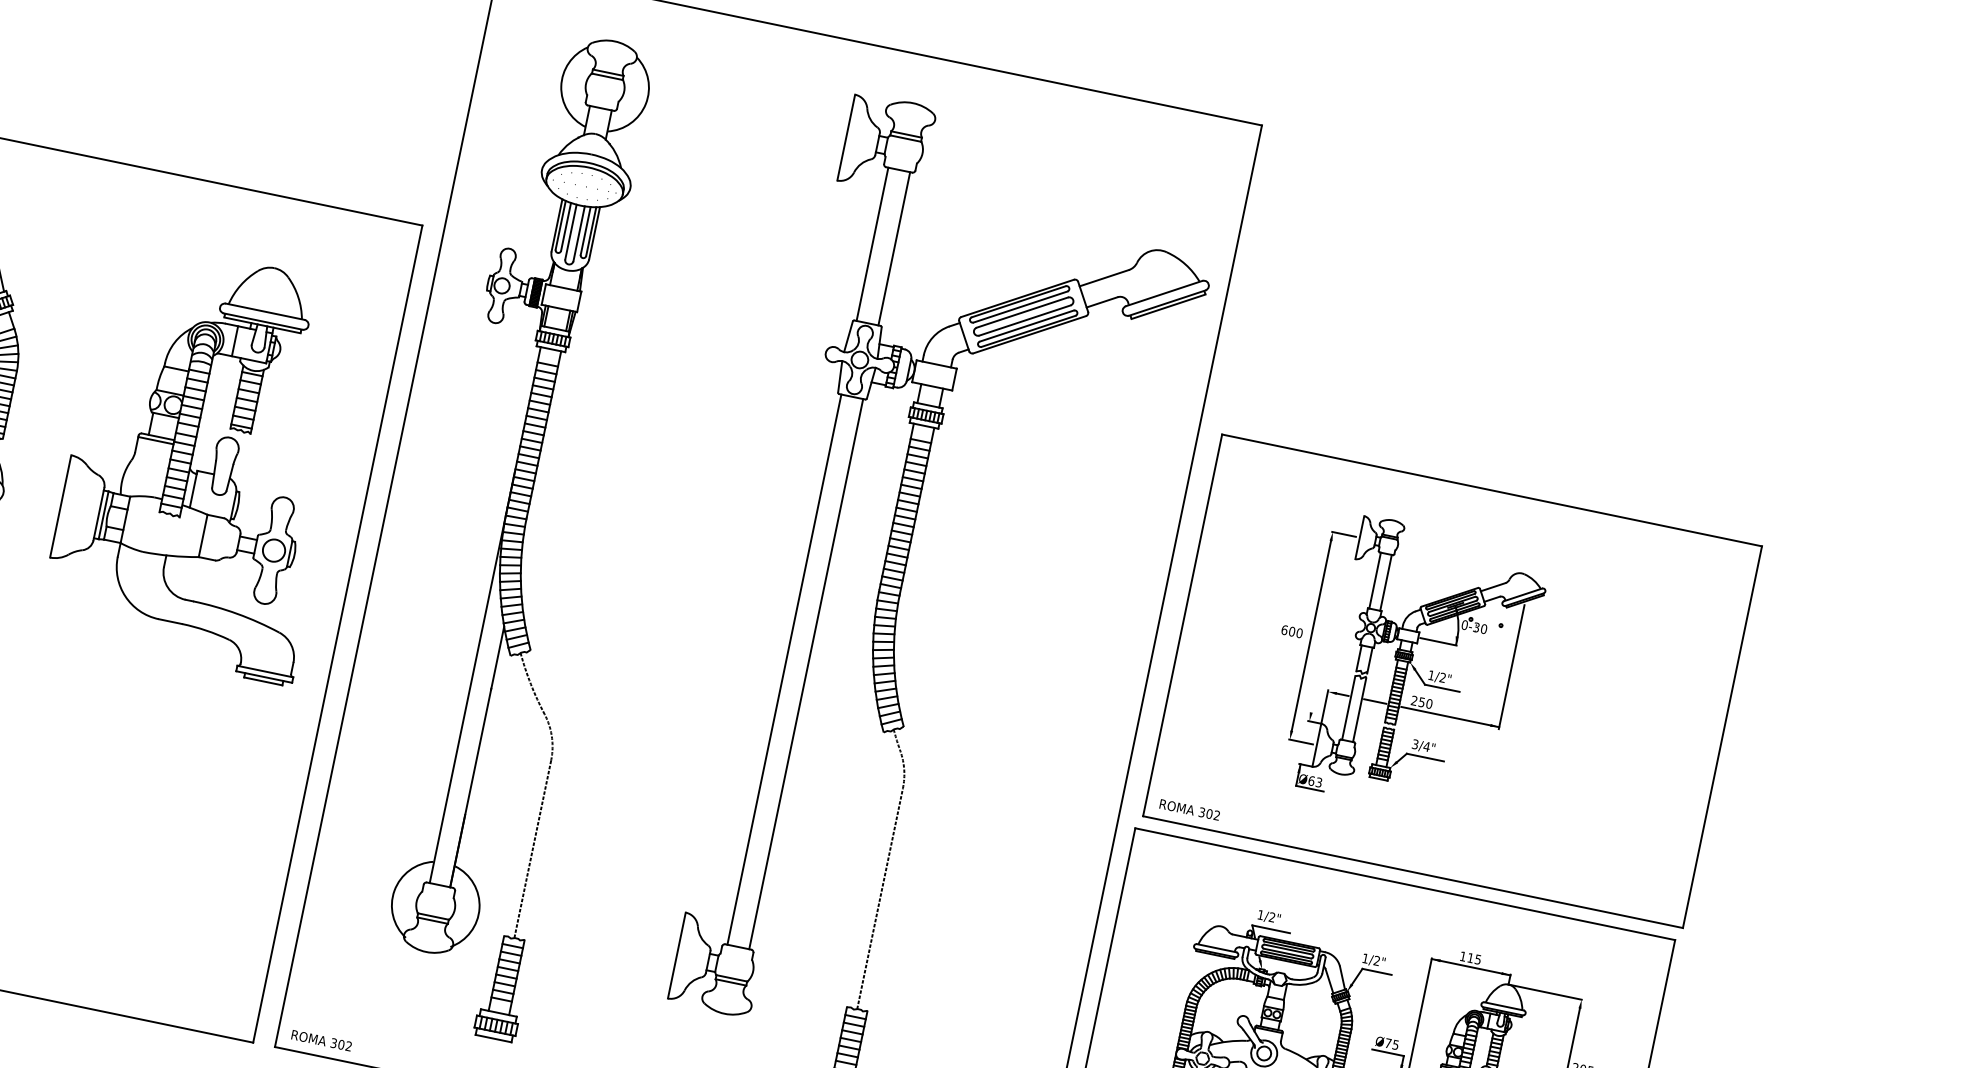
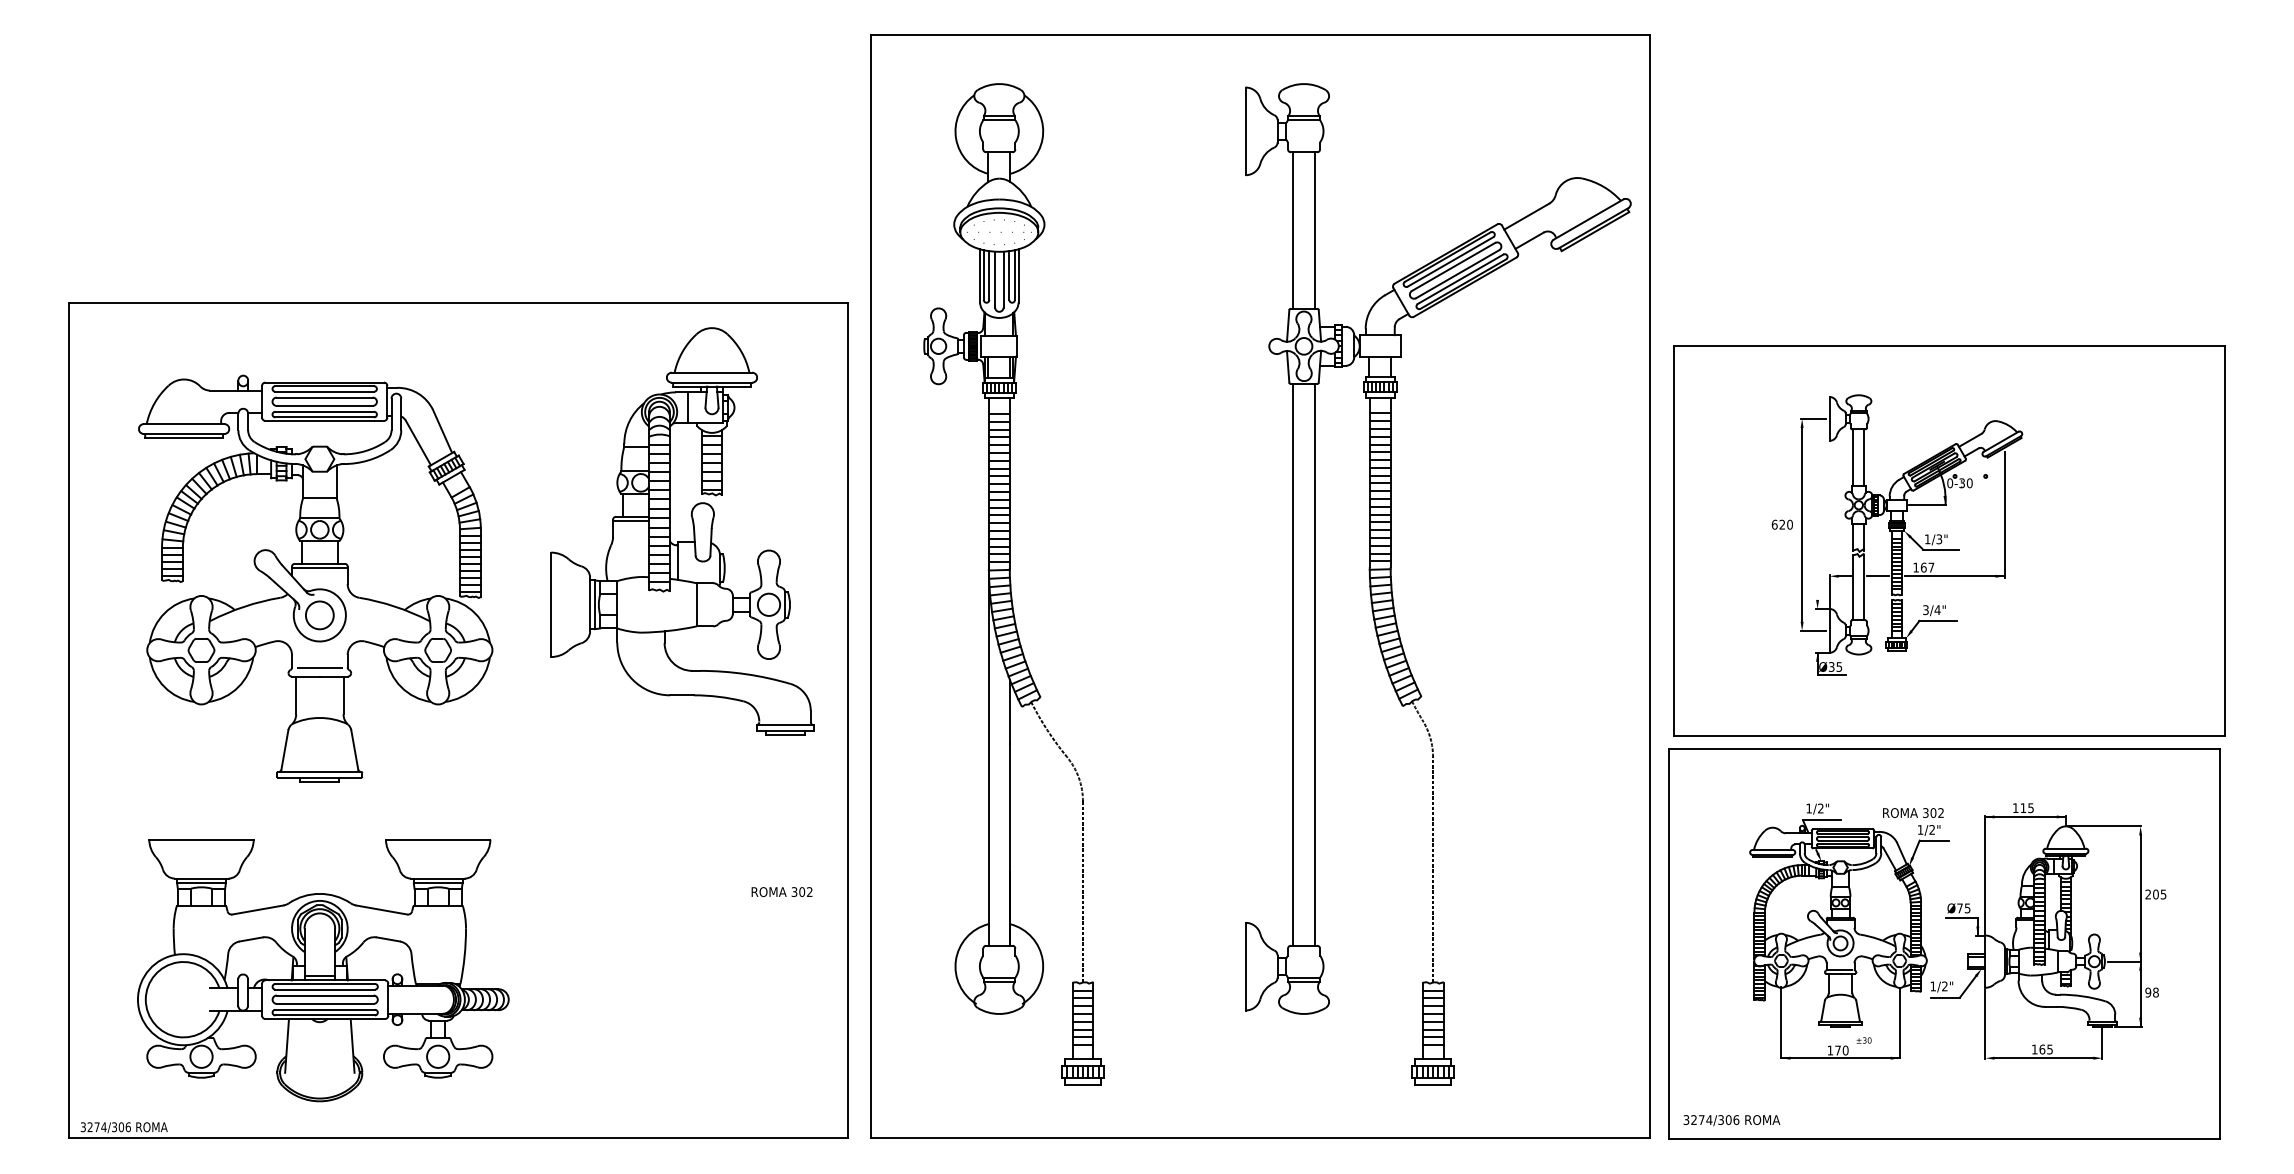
part: (202, 471) -> (682, 541), moved
text: (1292, 631) -> (1782, 524), 600 -> 620
text: (1442, 678) -> (1939, 539), 1/2" -> 1/3"
text: (1421, 702) -> (1923, 567), 250 -> 167
text: (1315, 781) -> (1835, 666), Ø63 -> Ø35
text: (1190, 809) -> (1913, 812), moved
text: (321, 1041) -> (781, 892), moved

